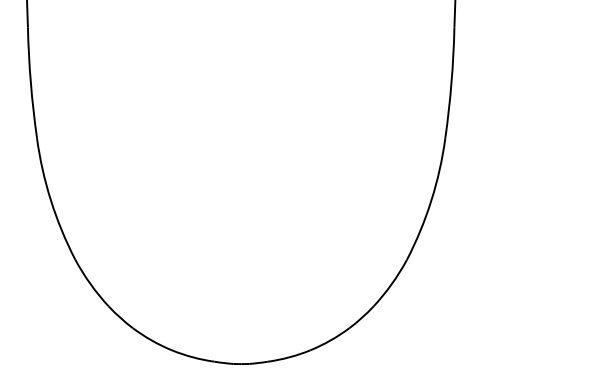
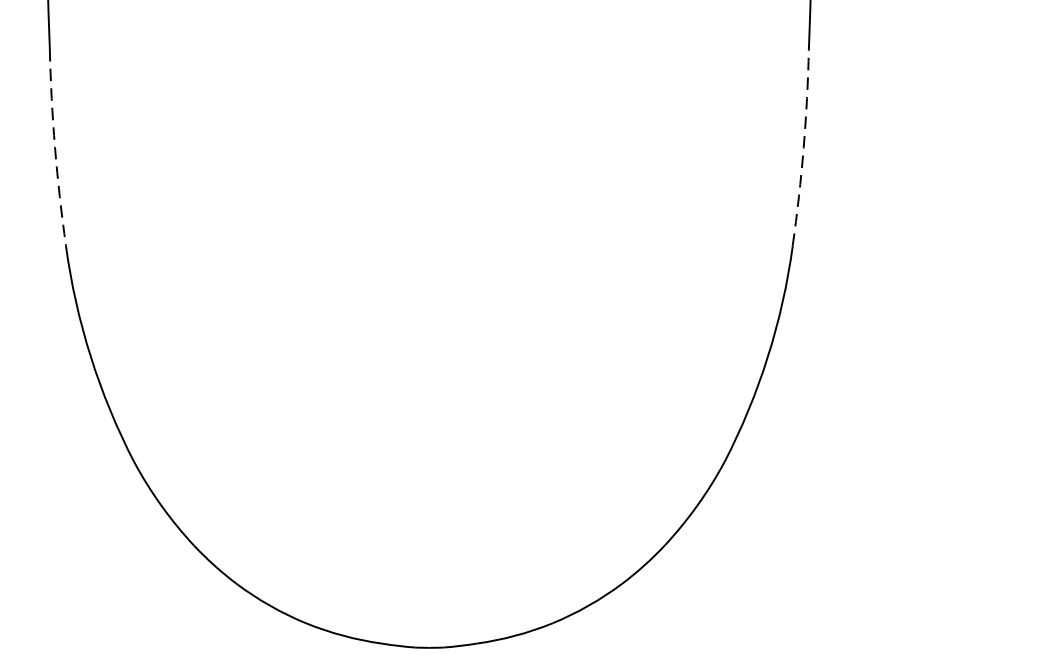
arc: (30, 83) -> (54, 148), solid -> dashed
arc: (451, 83) -> (803, 148), solid -> dashed

